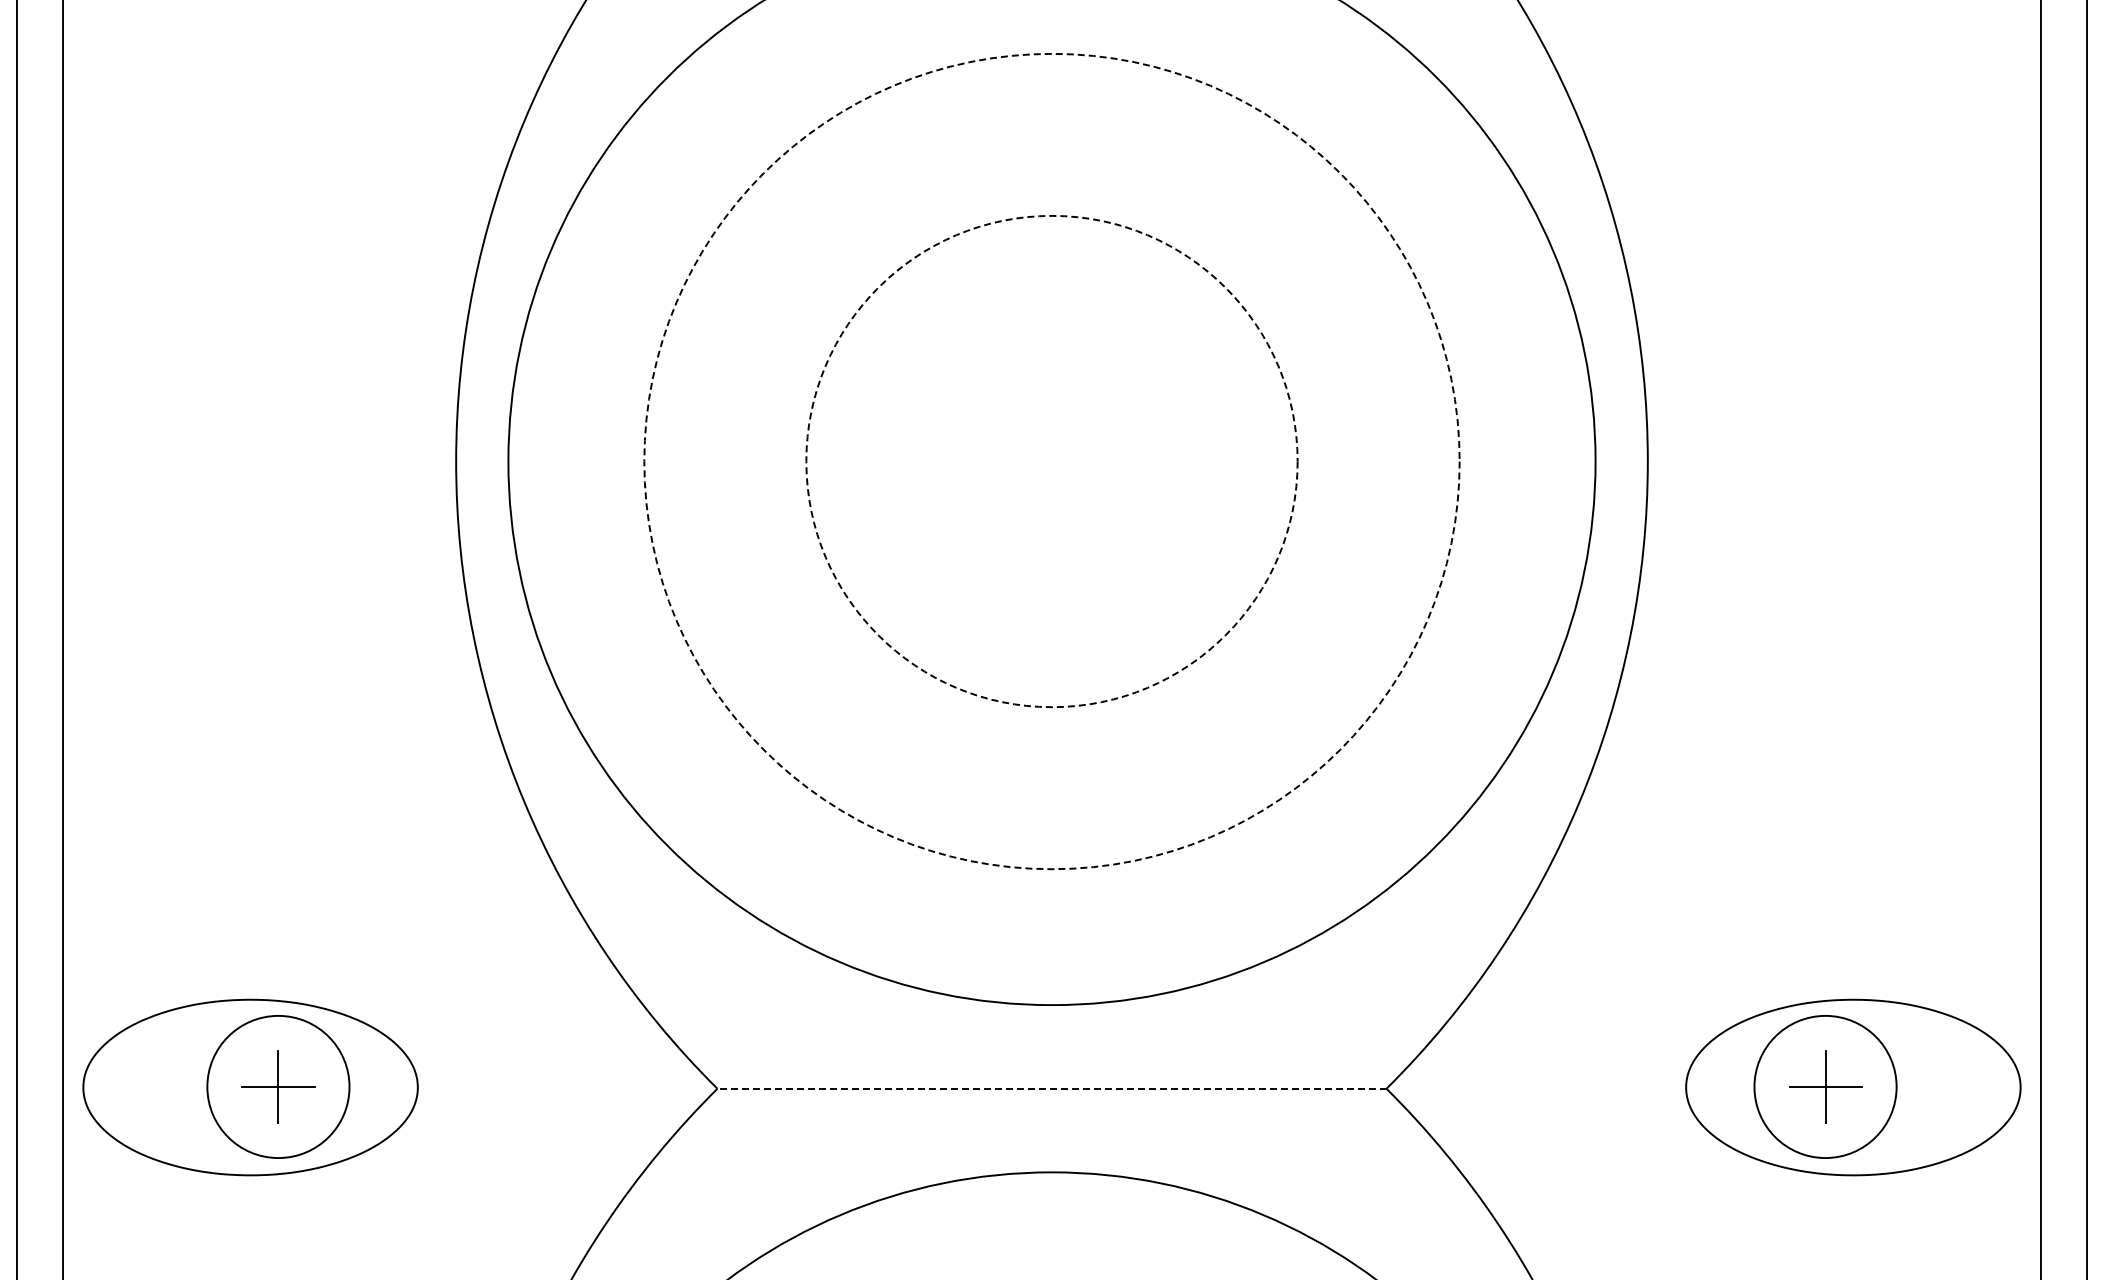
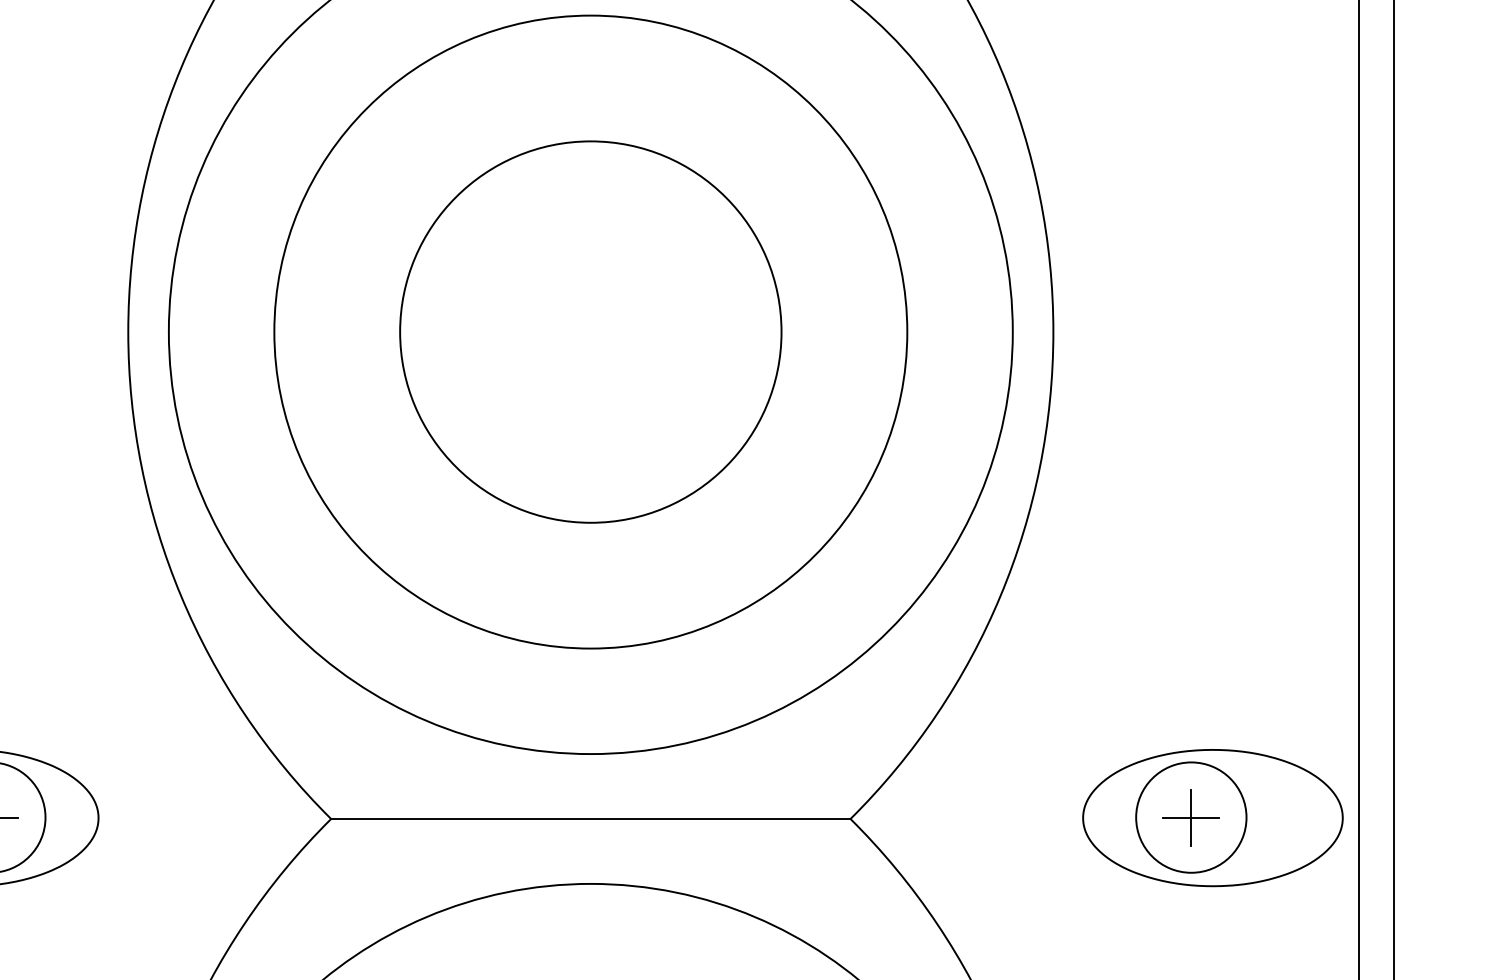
circle: (1051, 461) -> (590, 332), dashed -> solid
circle: (1051, 461) -> (590, 332), dashed -> solid
line: (1052, 1088) -> (591, 818), dashed -> solid

